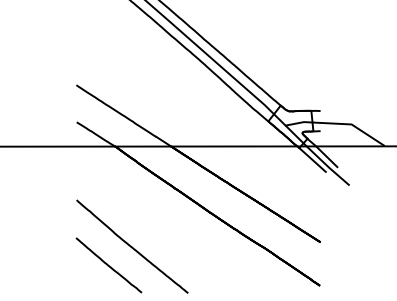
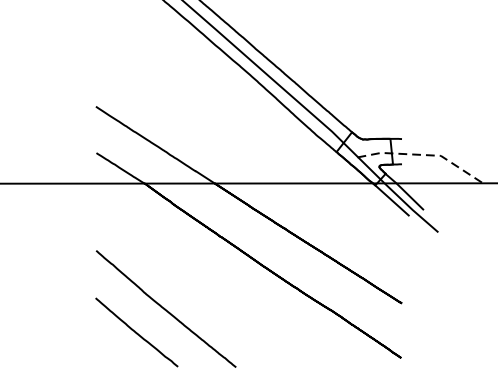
line: (337, 123) -> (423, 154), solid -> dashed

